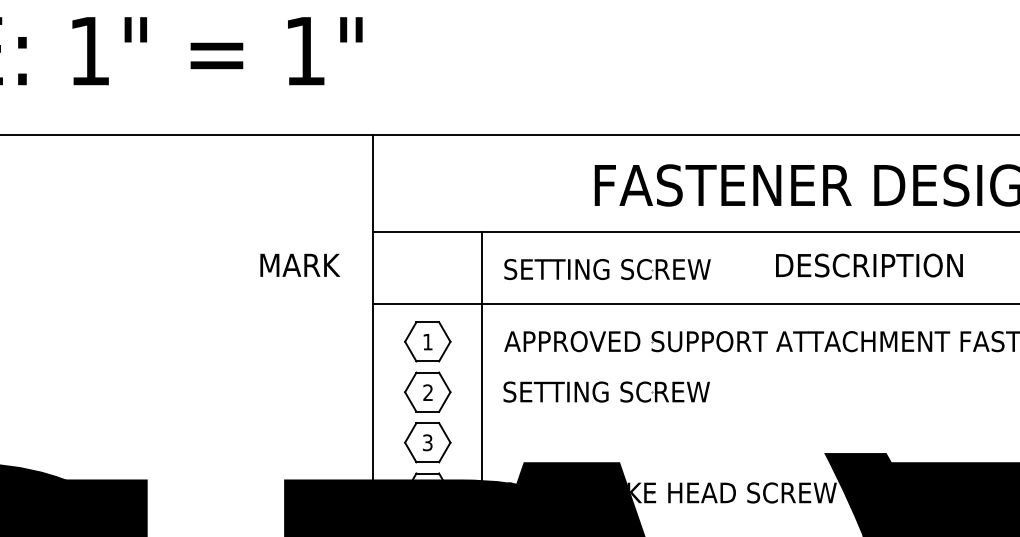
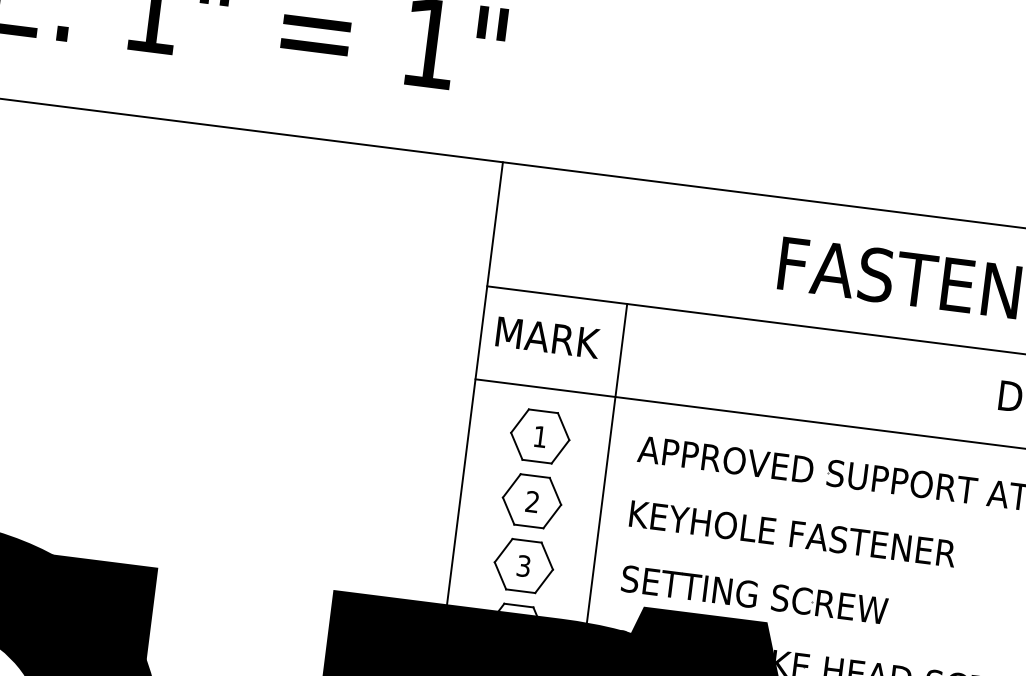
text: (300, 264) -> (548, 336), moved
part: (607, 269) -> (754, 594), moved
text: (630, 391) -> (792, 533), SETTING SCREW -> KEYHOLE FASTENER

